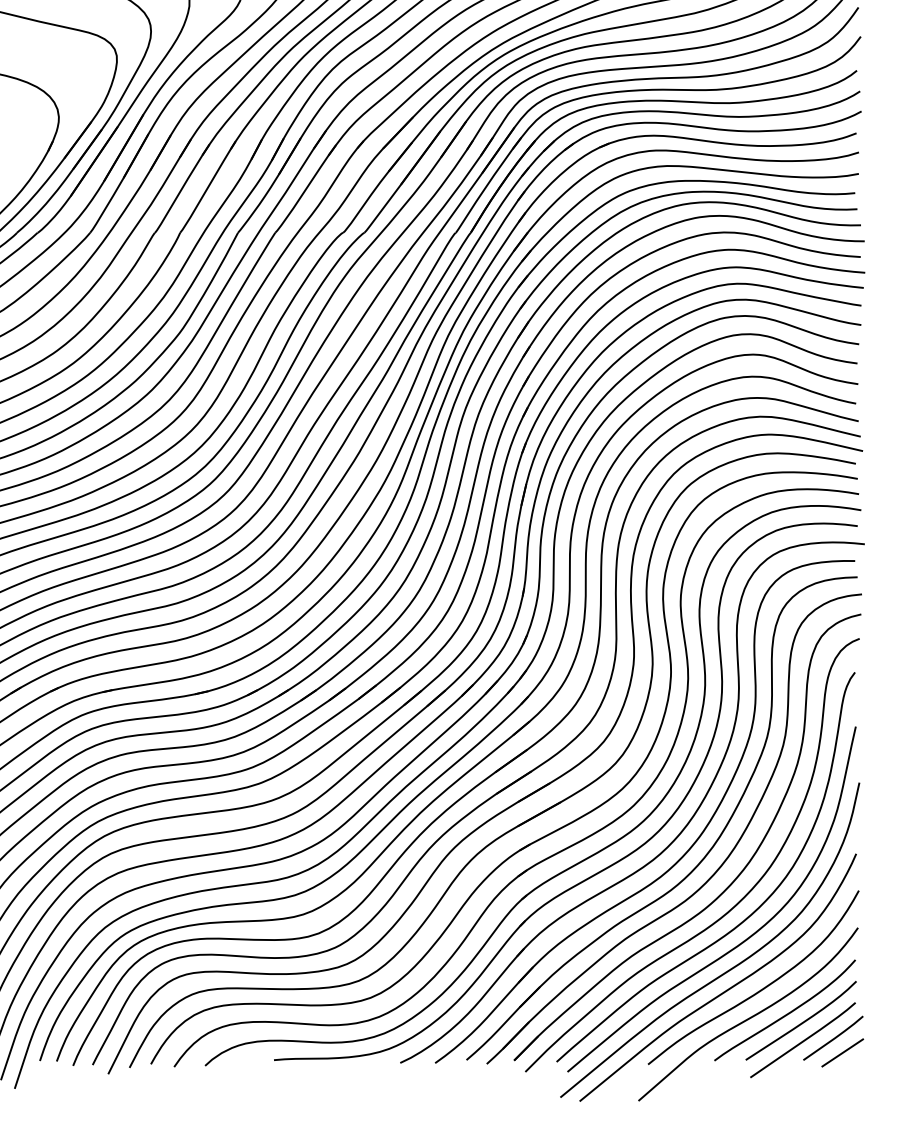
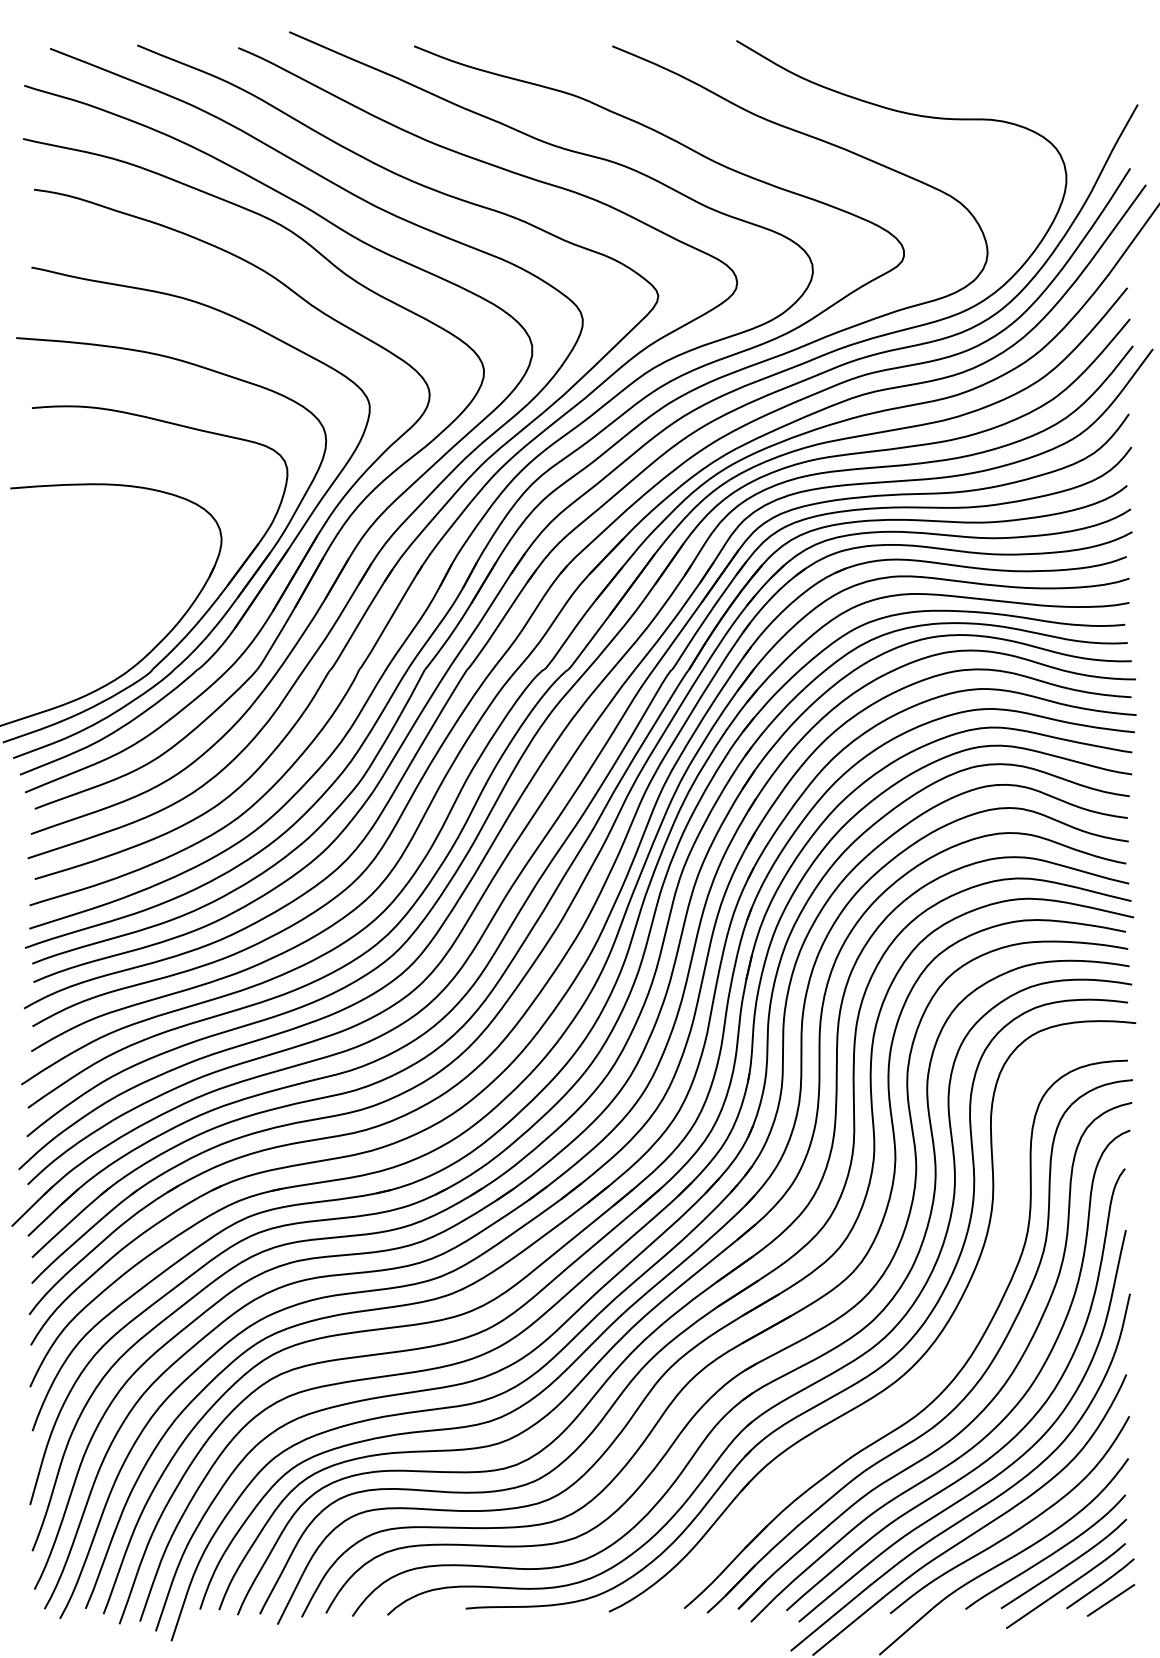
part: (687, 850) -> (934, 1370), removed

